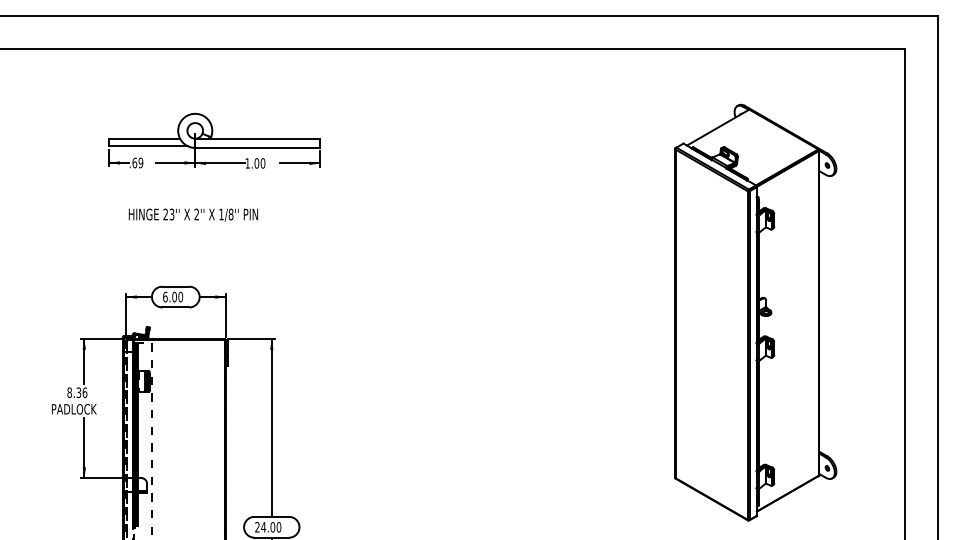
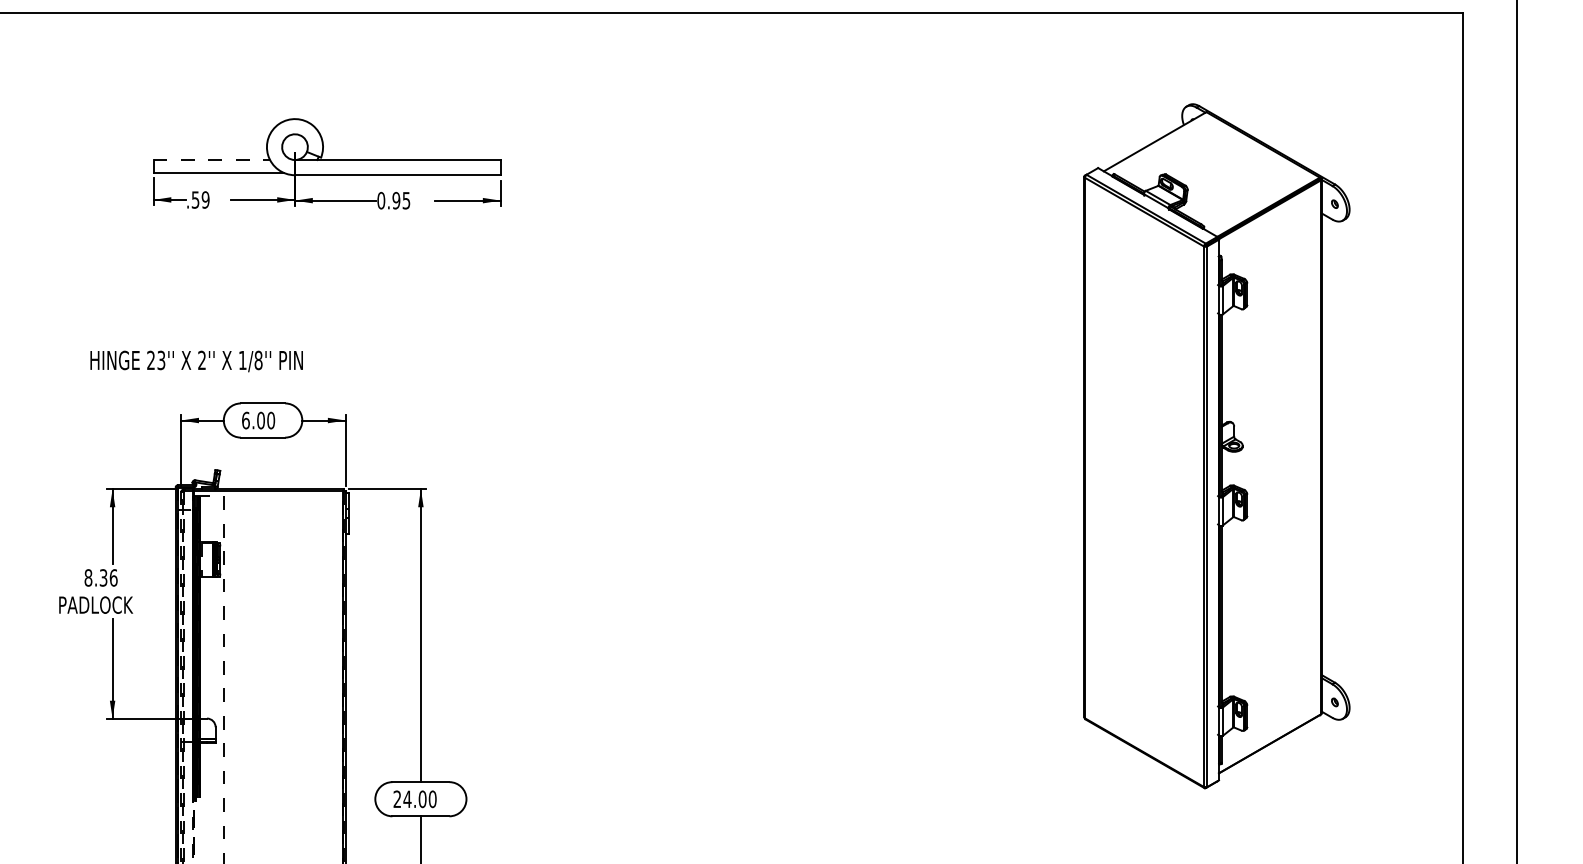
line: (145, 138) -> (213, 159), solid -> dashed
text: (134, 162) -> (195, 199), .69 -> .59
text: (255, 163) -> (394, 200), 1.00 -> 0.95
text: (192, 214) -> (195, 360), moved

